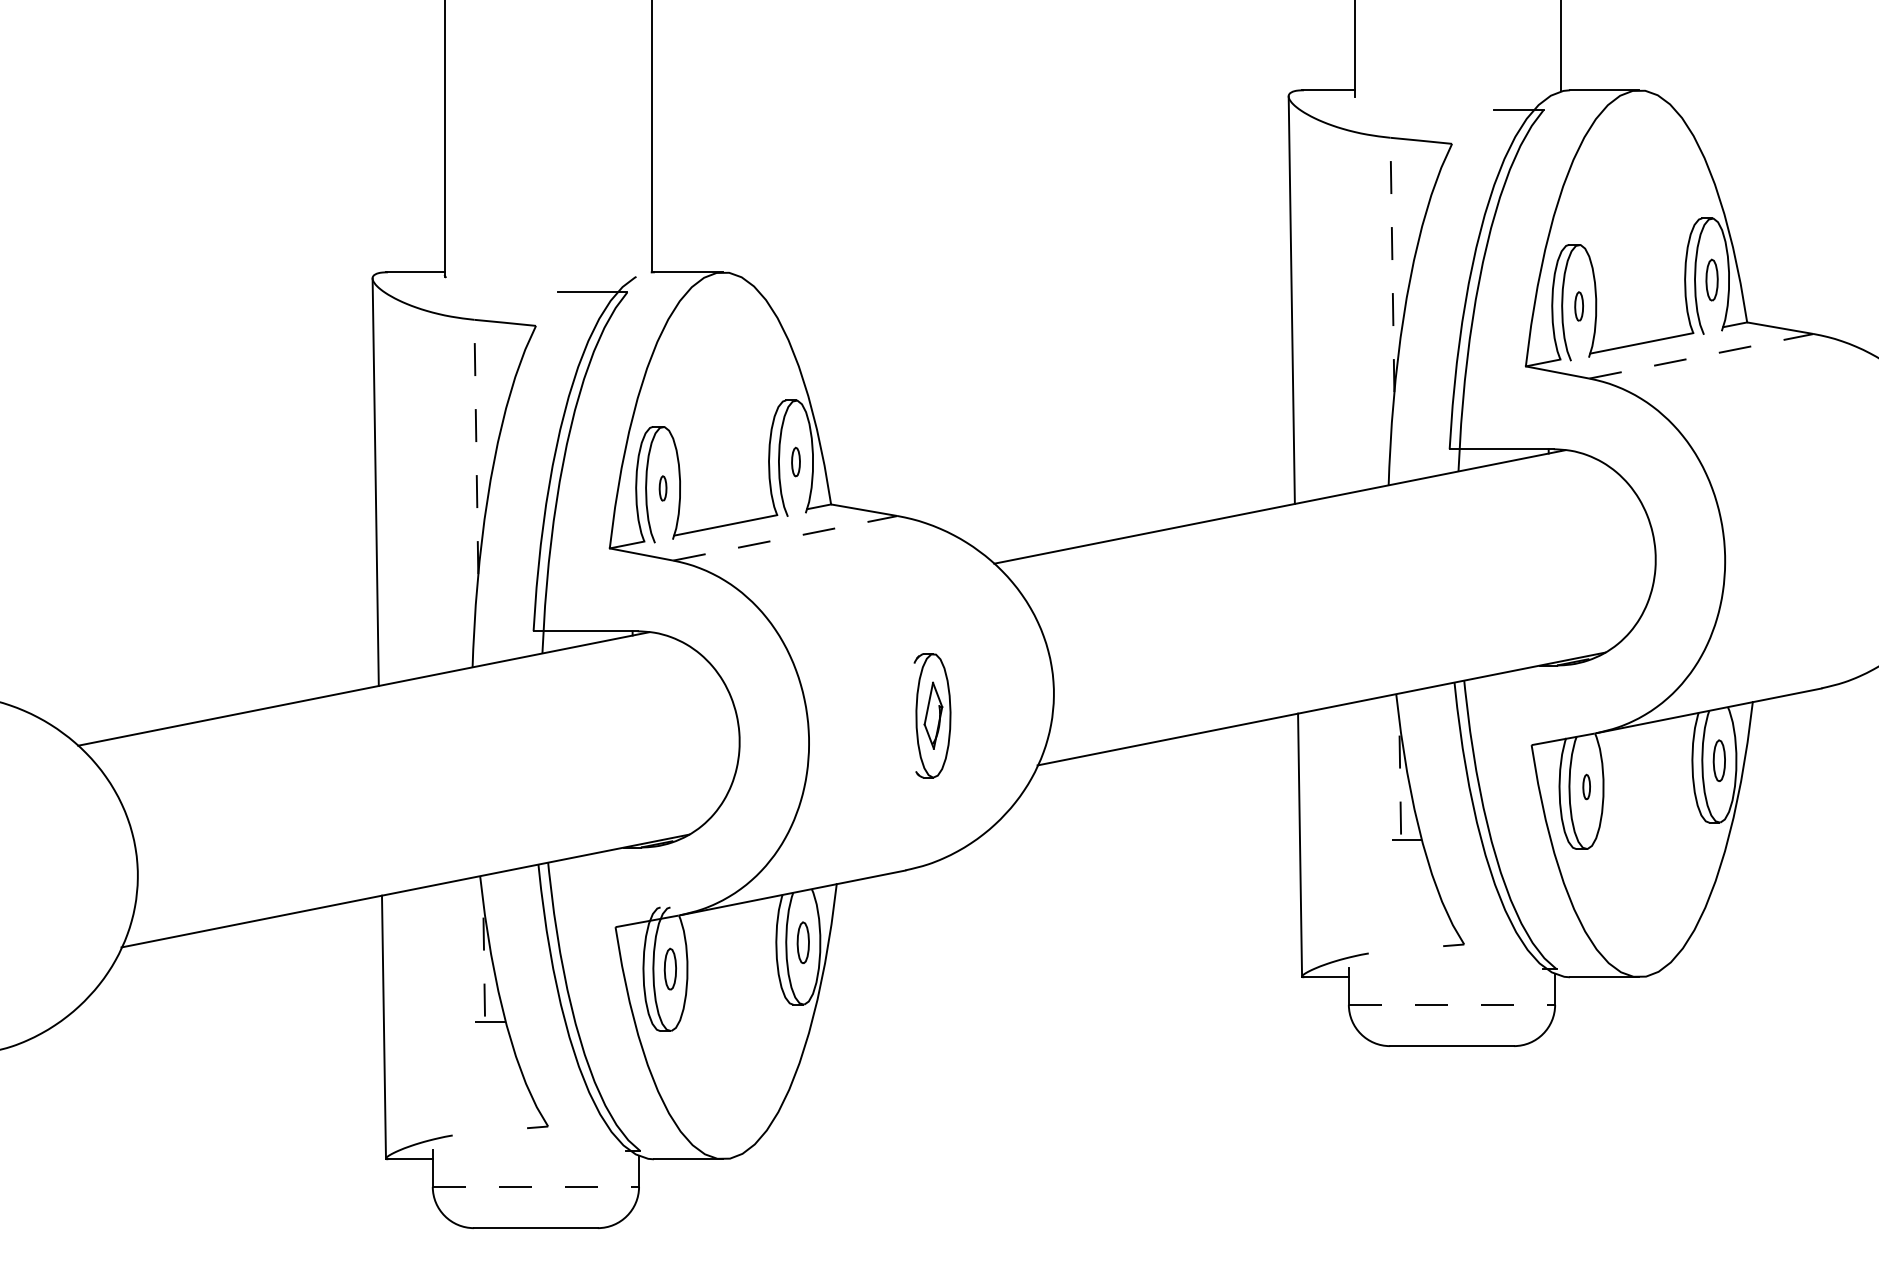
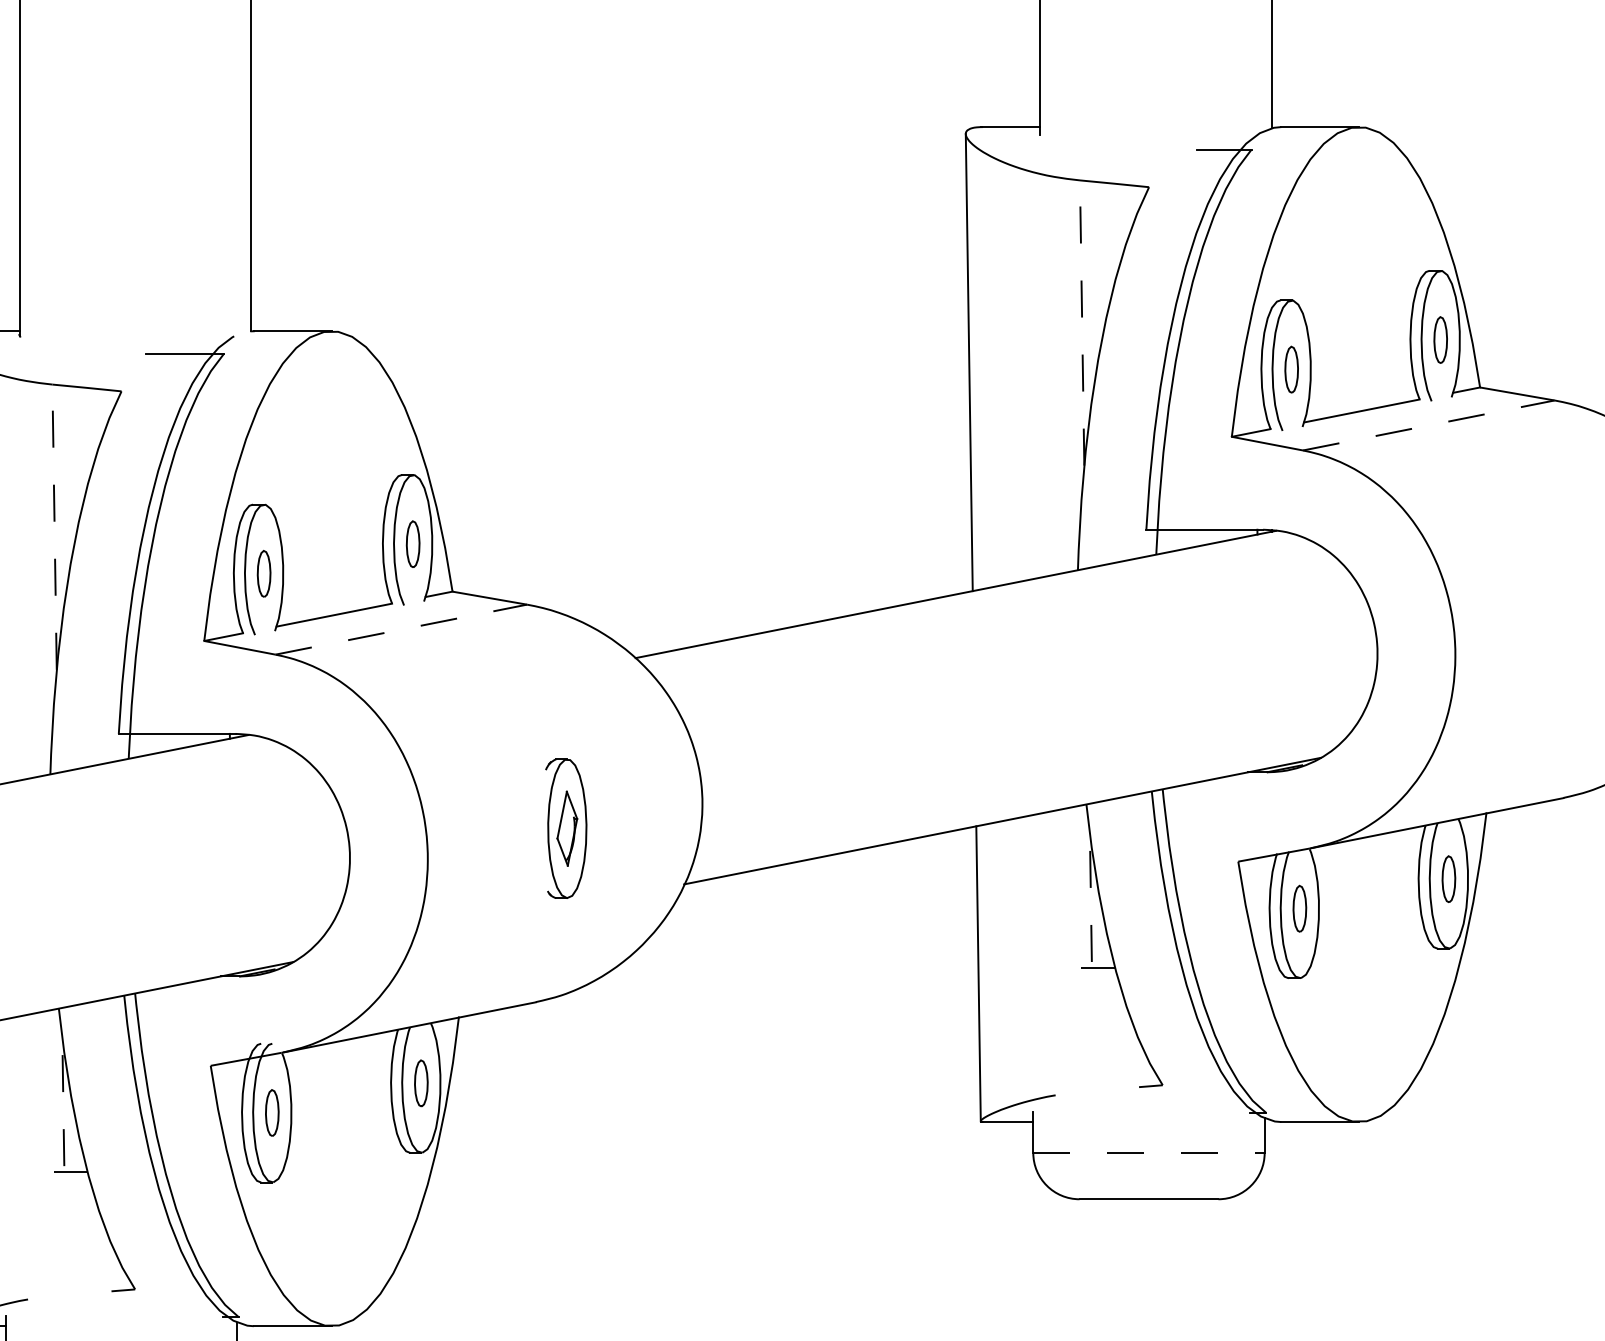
part: (1578, 306) -> (1290, 369), size x1.43
part: (795, 461) -> (412, 543), size x1.43
part: (662, 488) -> (263, 573), size x1.67
part: (1586, 786) -> (1299, 908), size x1.67

